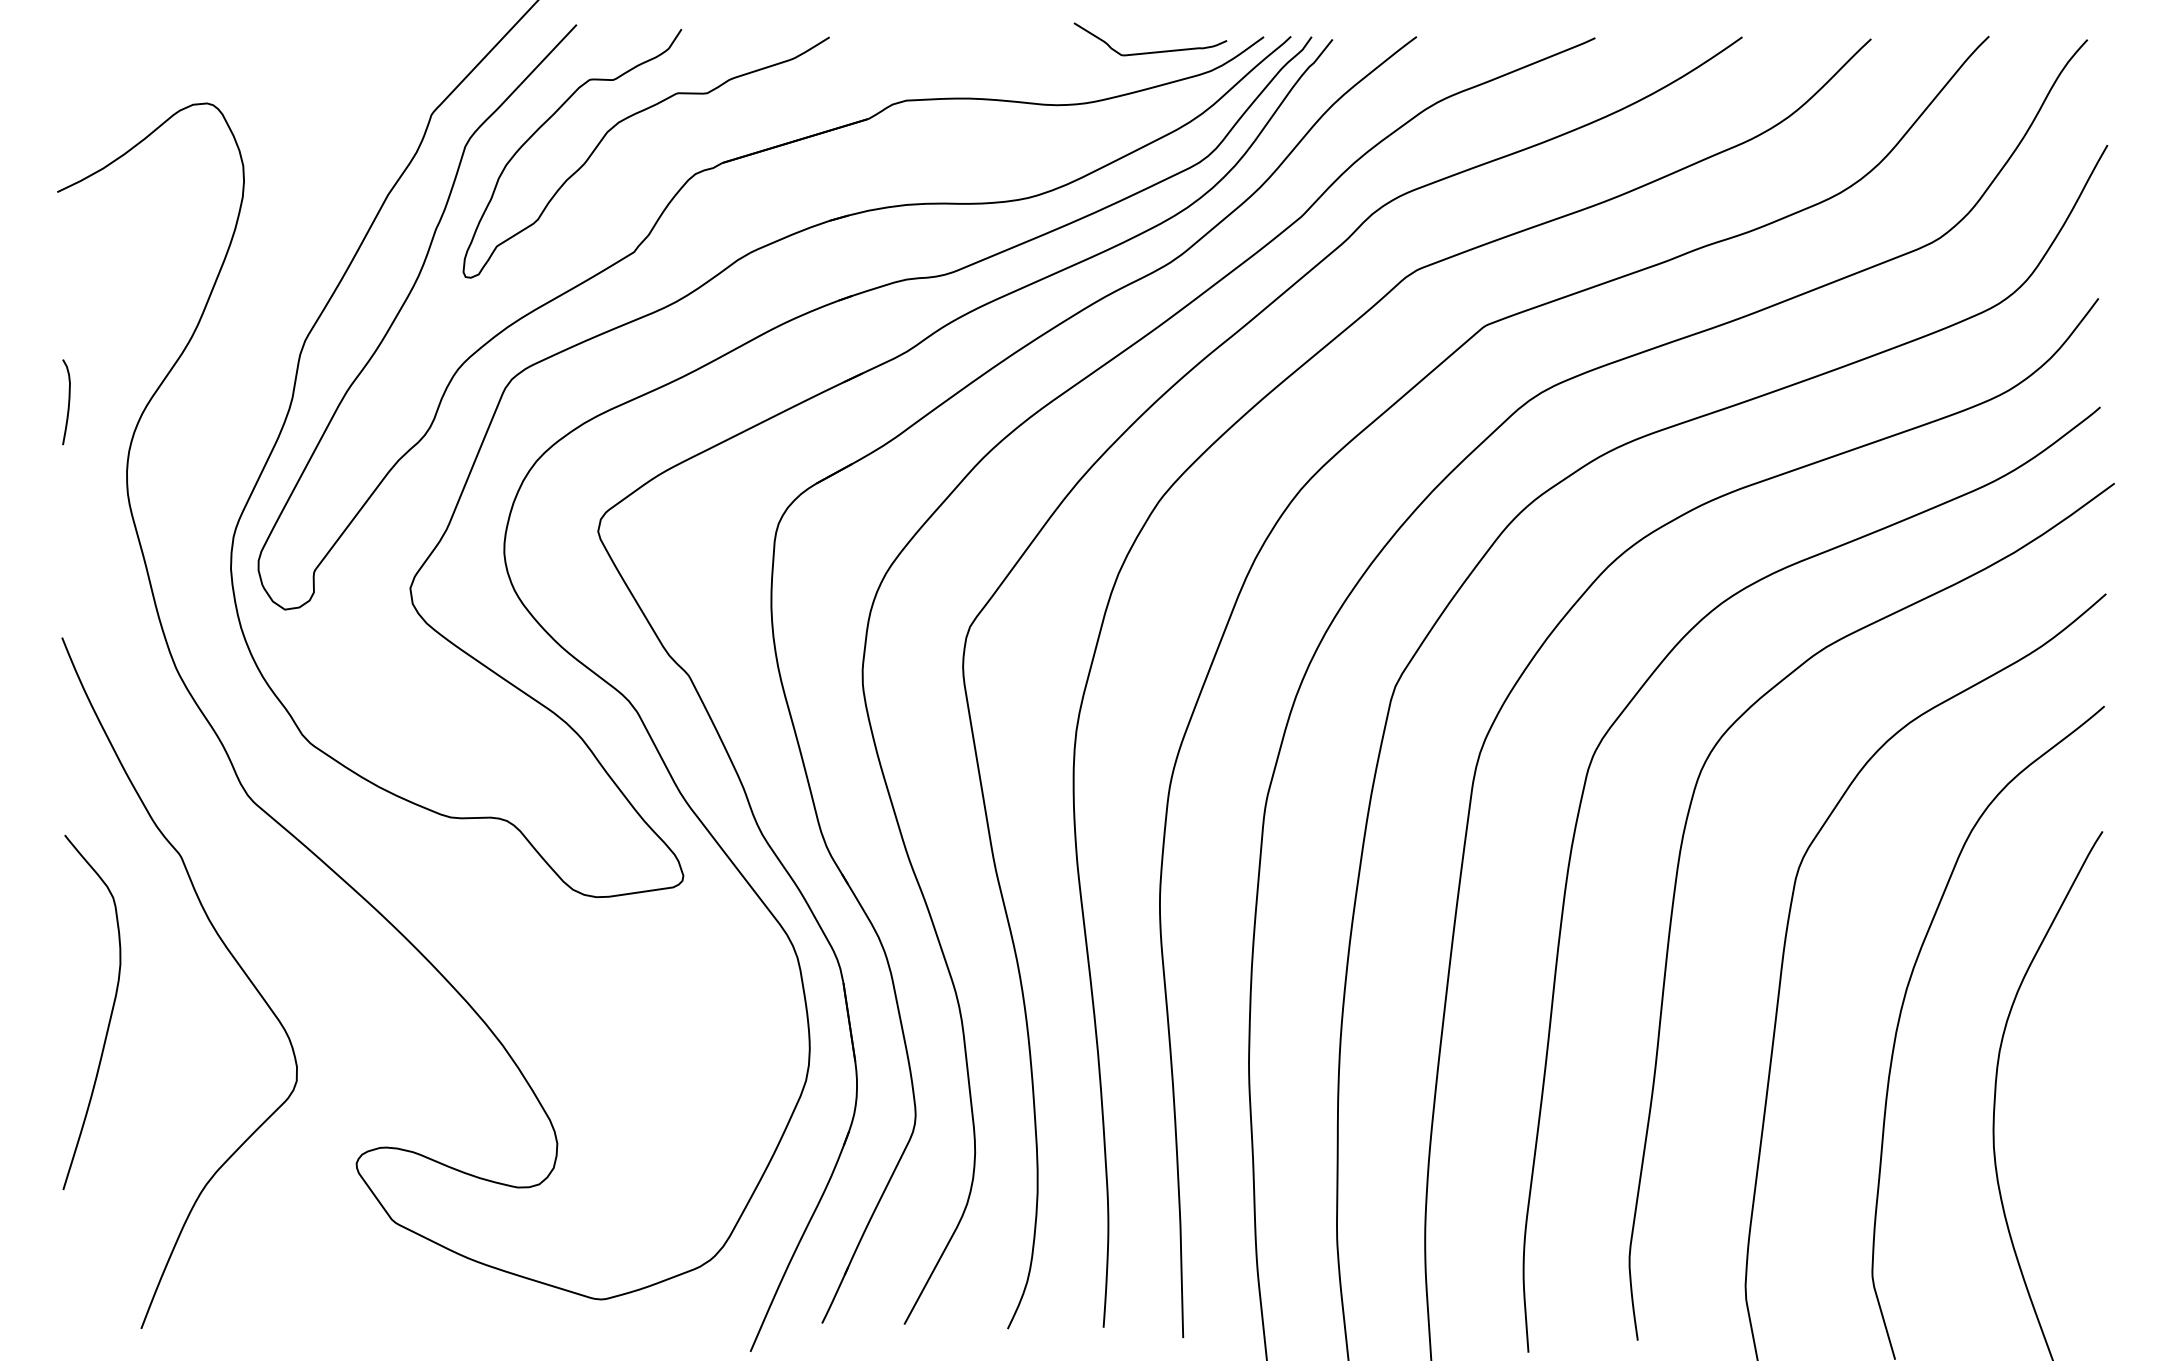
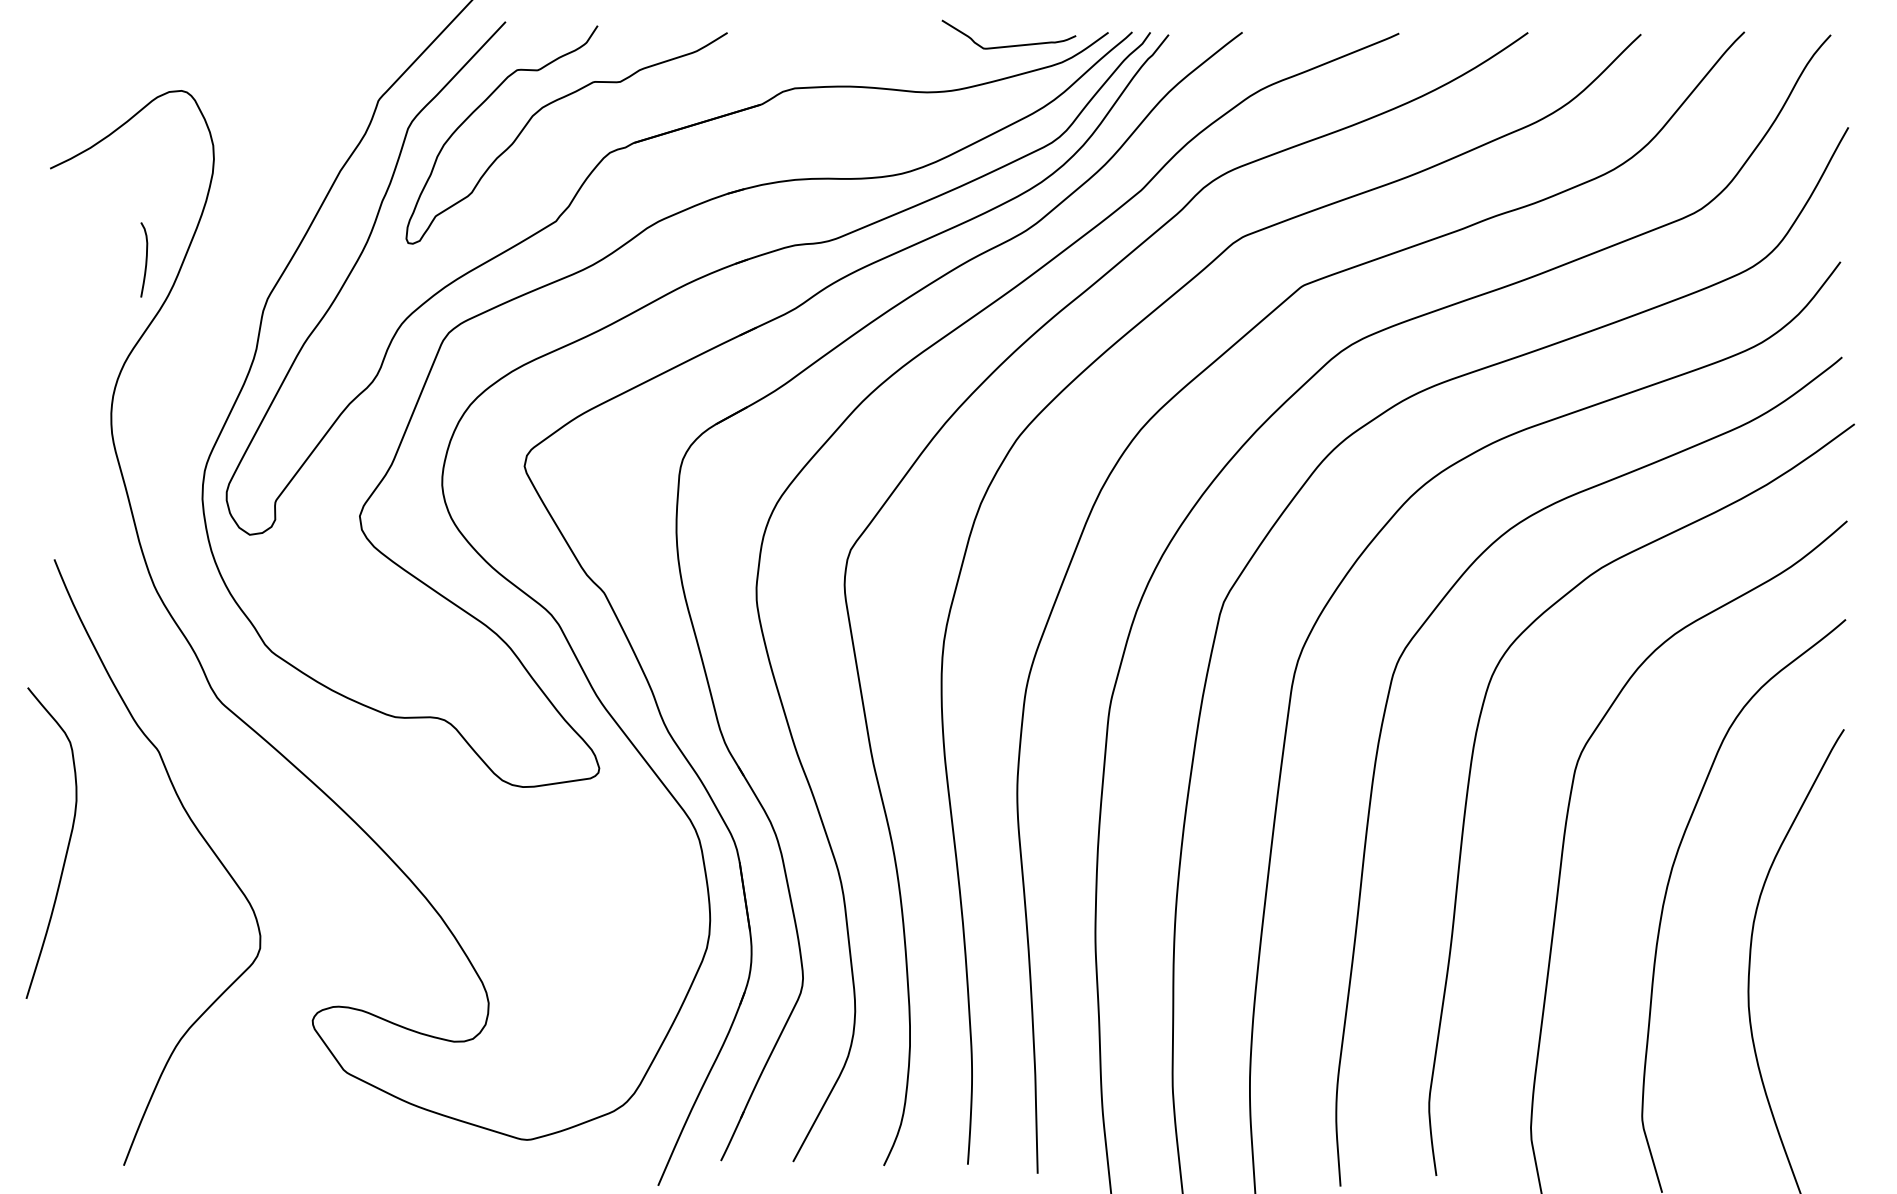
curve: (67, 401) -> (145, 259), moved
curve: (110, 1013) -> (67, 844), moved

